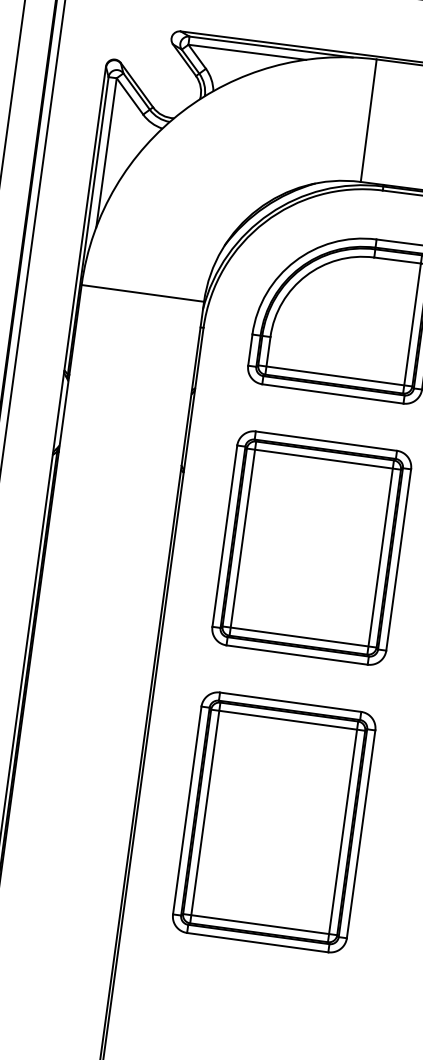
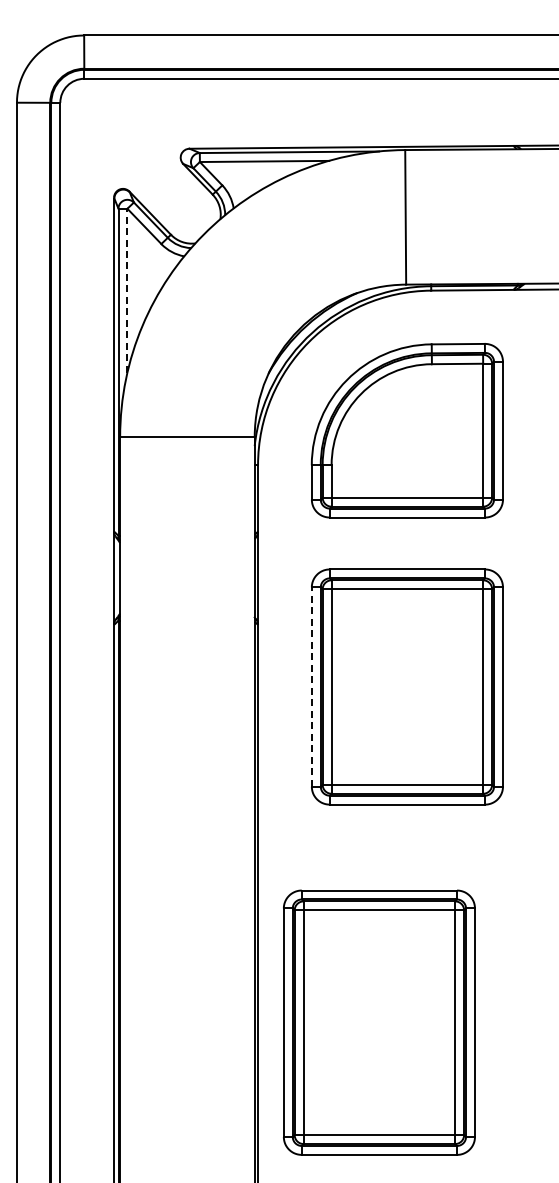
line: (106, 152) -> (127, 290), solid -> dashed
line: (224, 536) -> (311, 687), solid -> dashed
part: (274, 822) -> (379, 1022), moved

